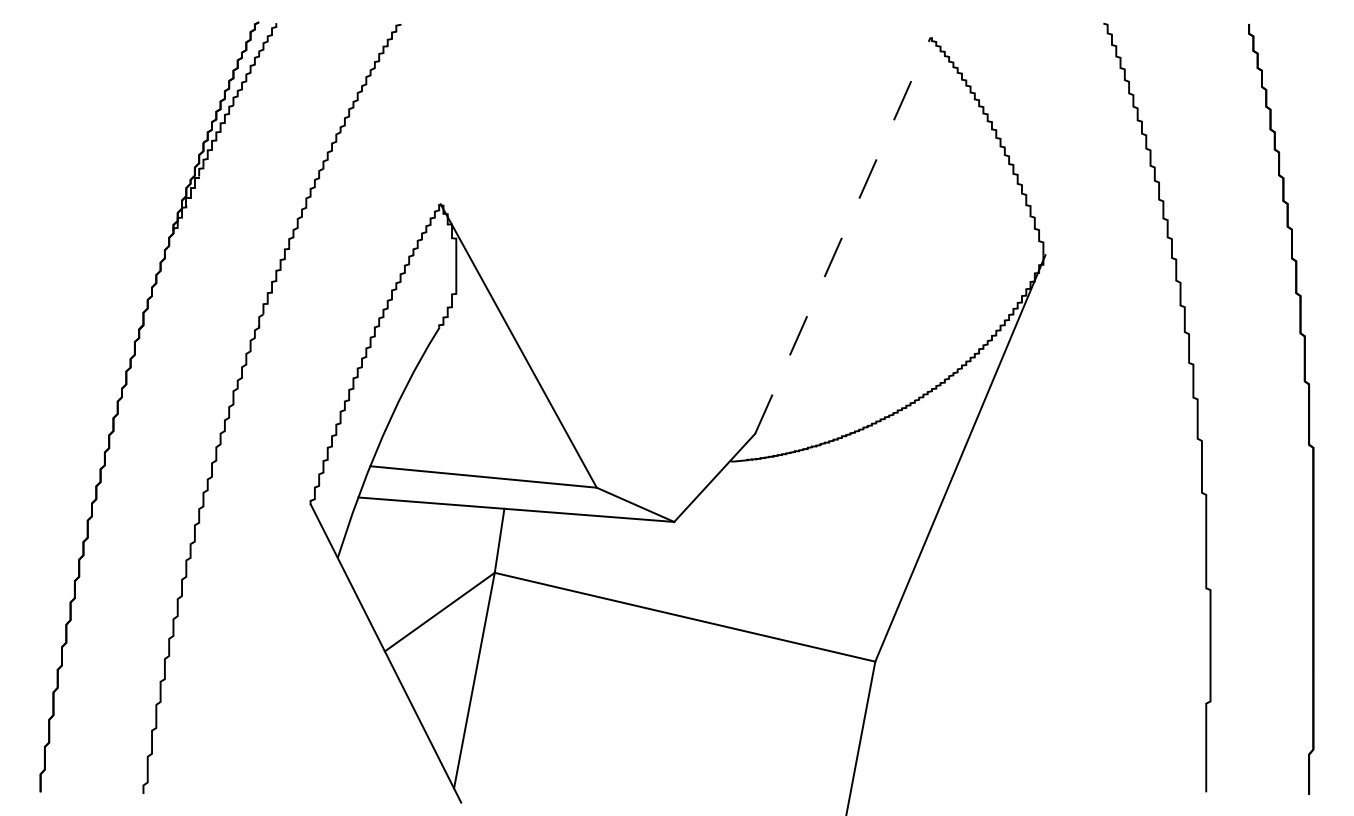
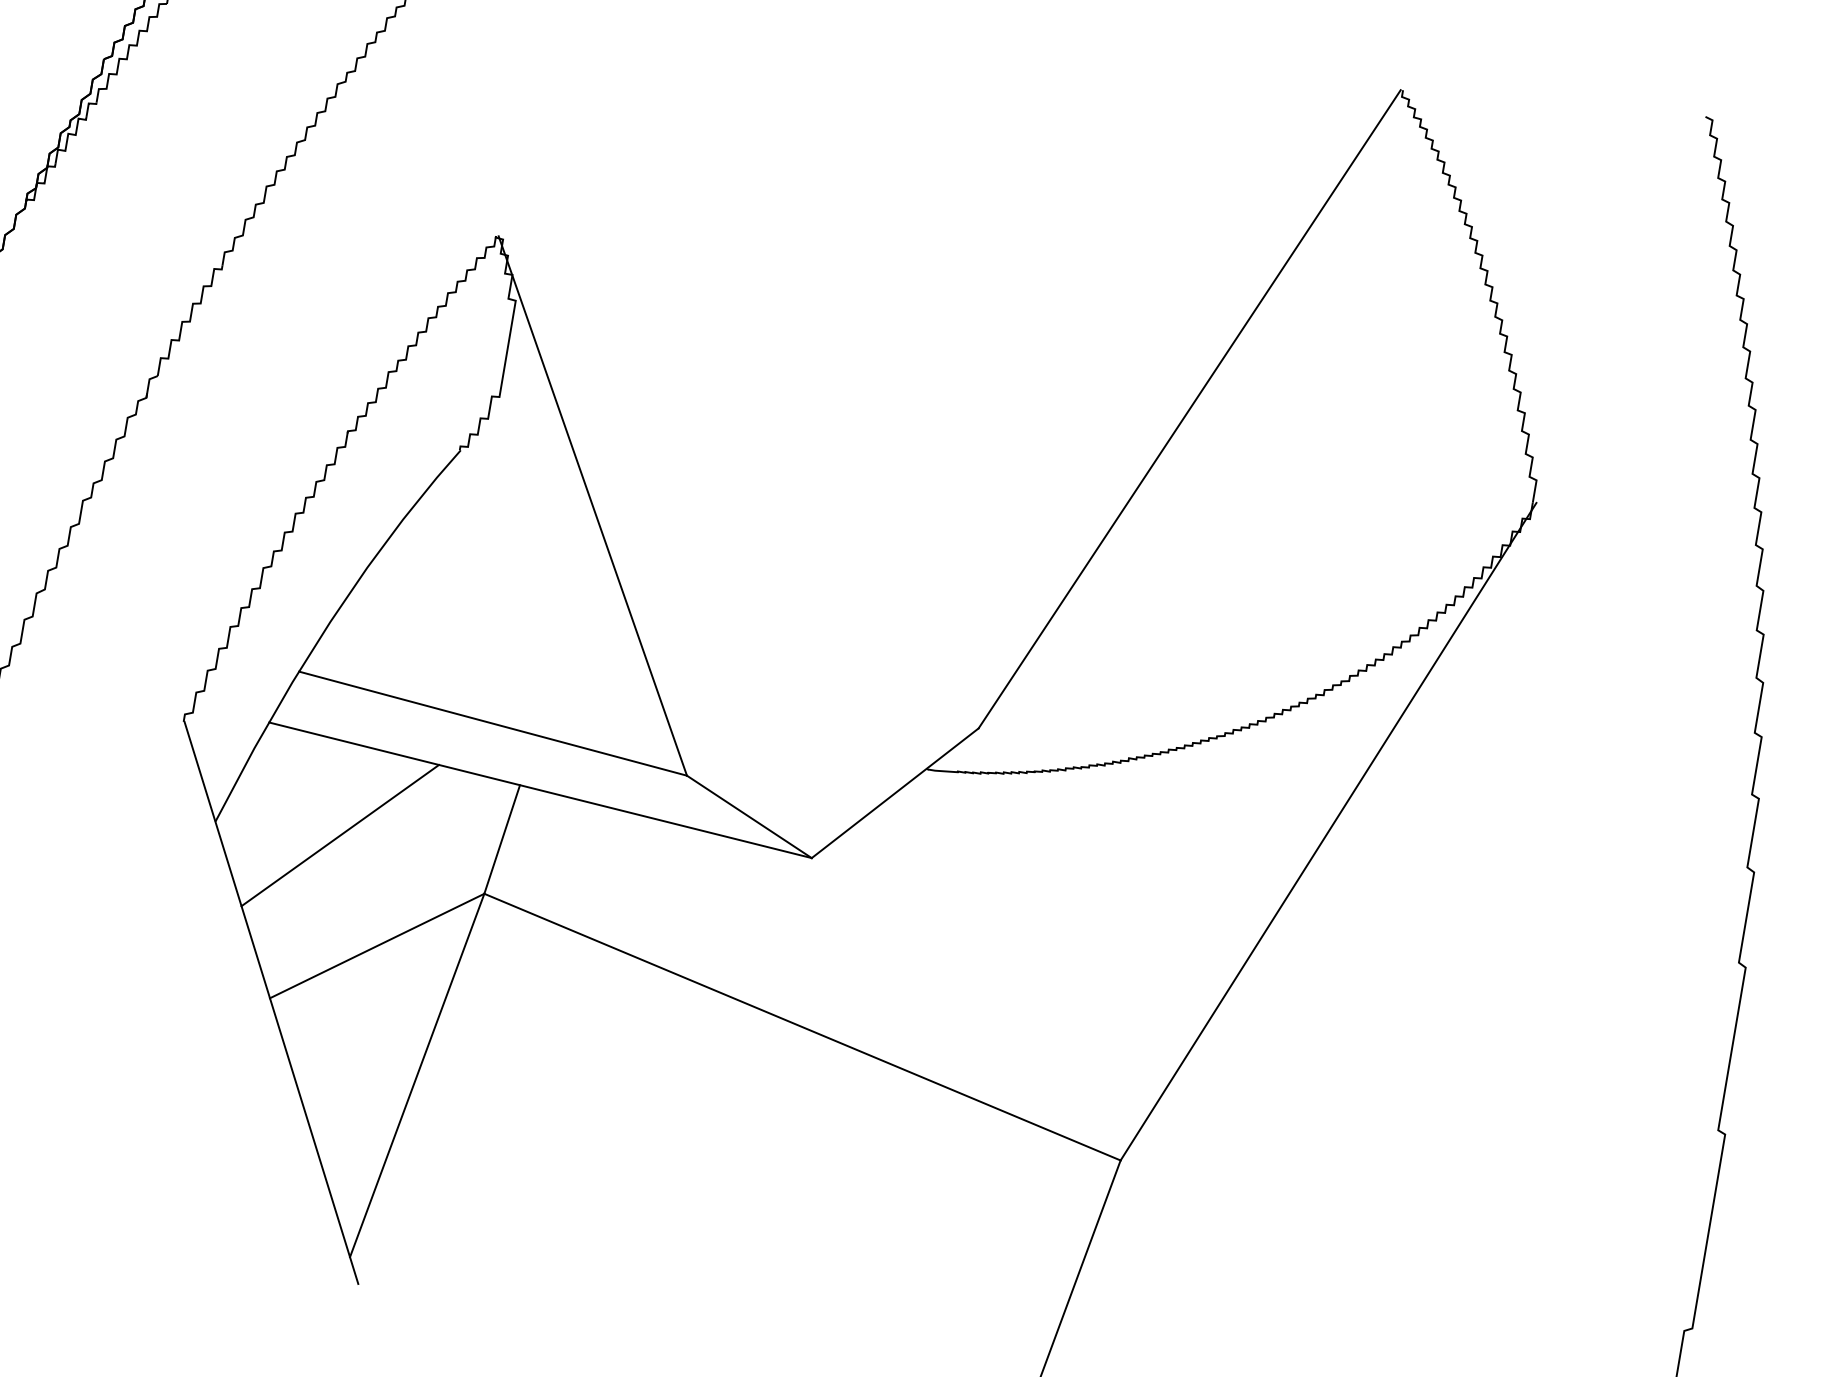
line: (842, 235) -> (1188, 408), dashed -> solid
line: (408, 553) -> (339, 834), added

